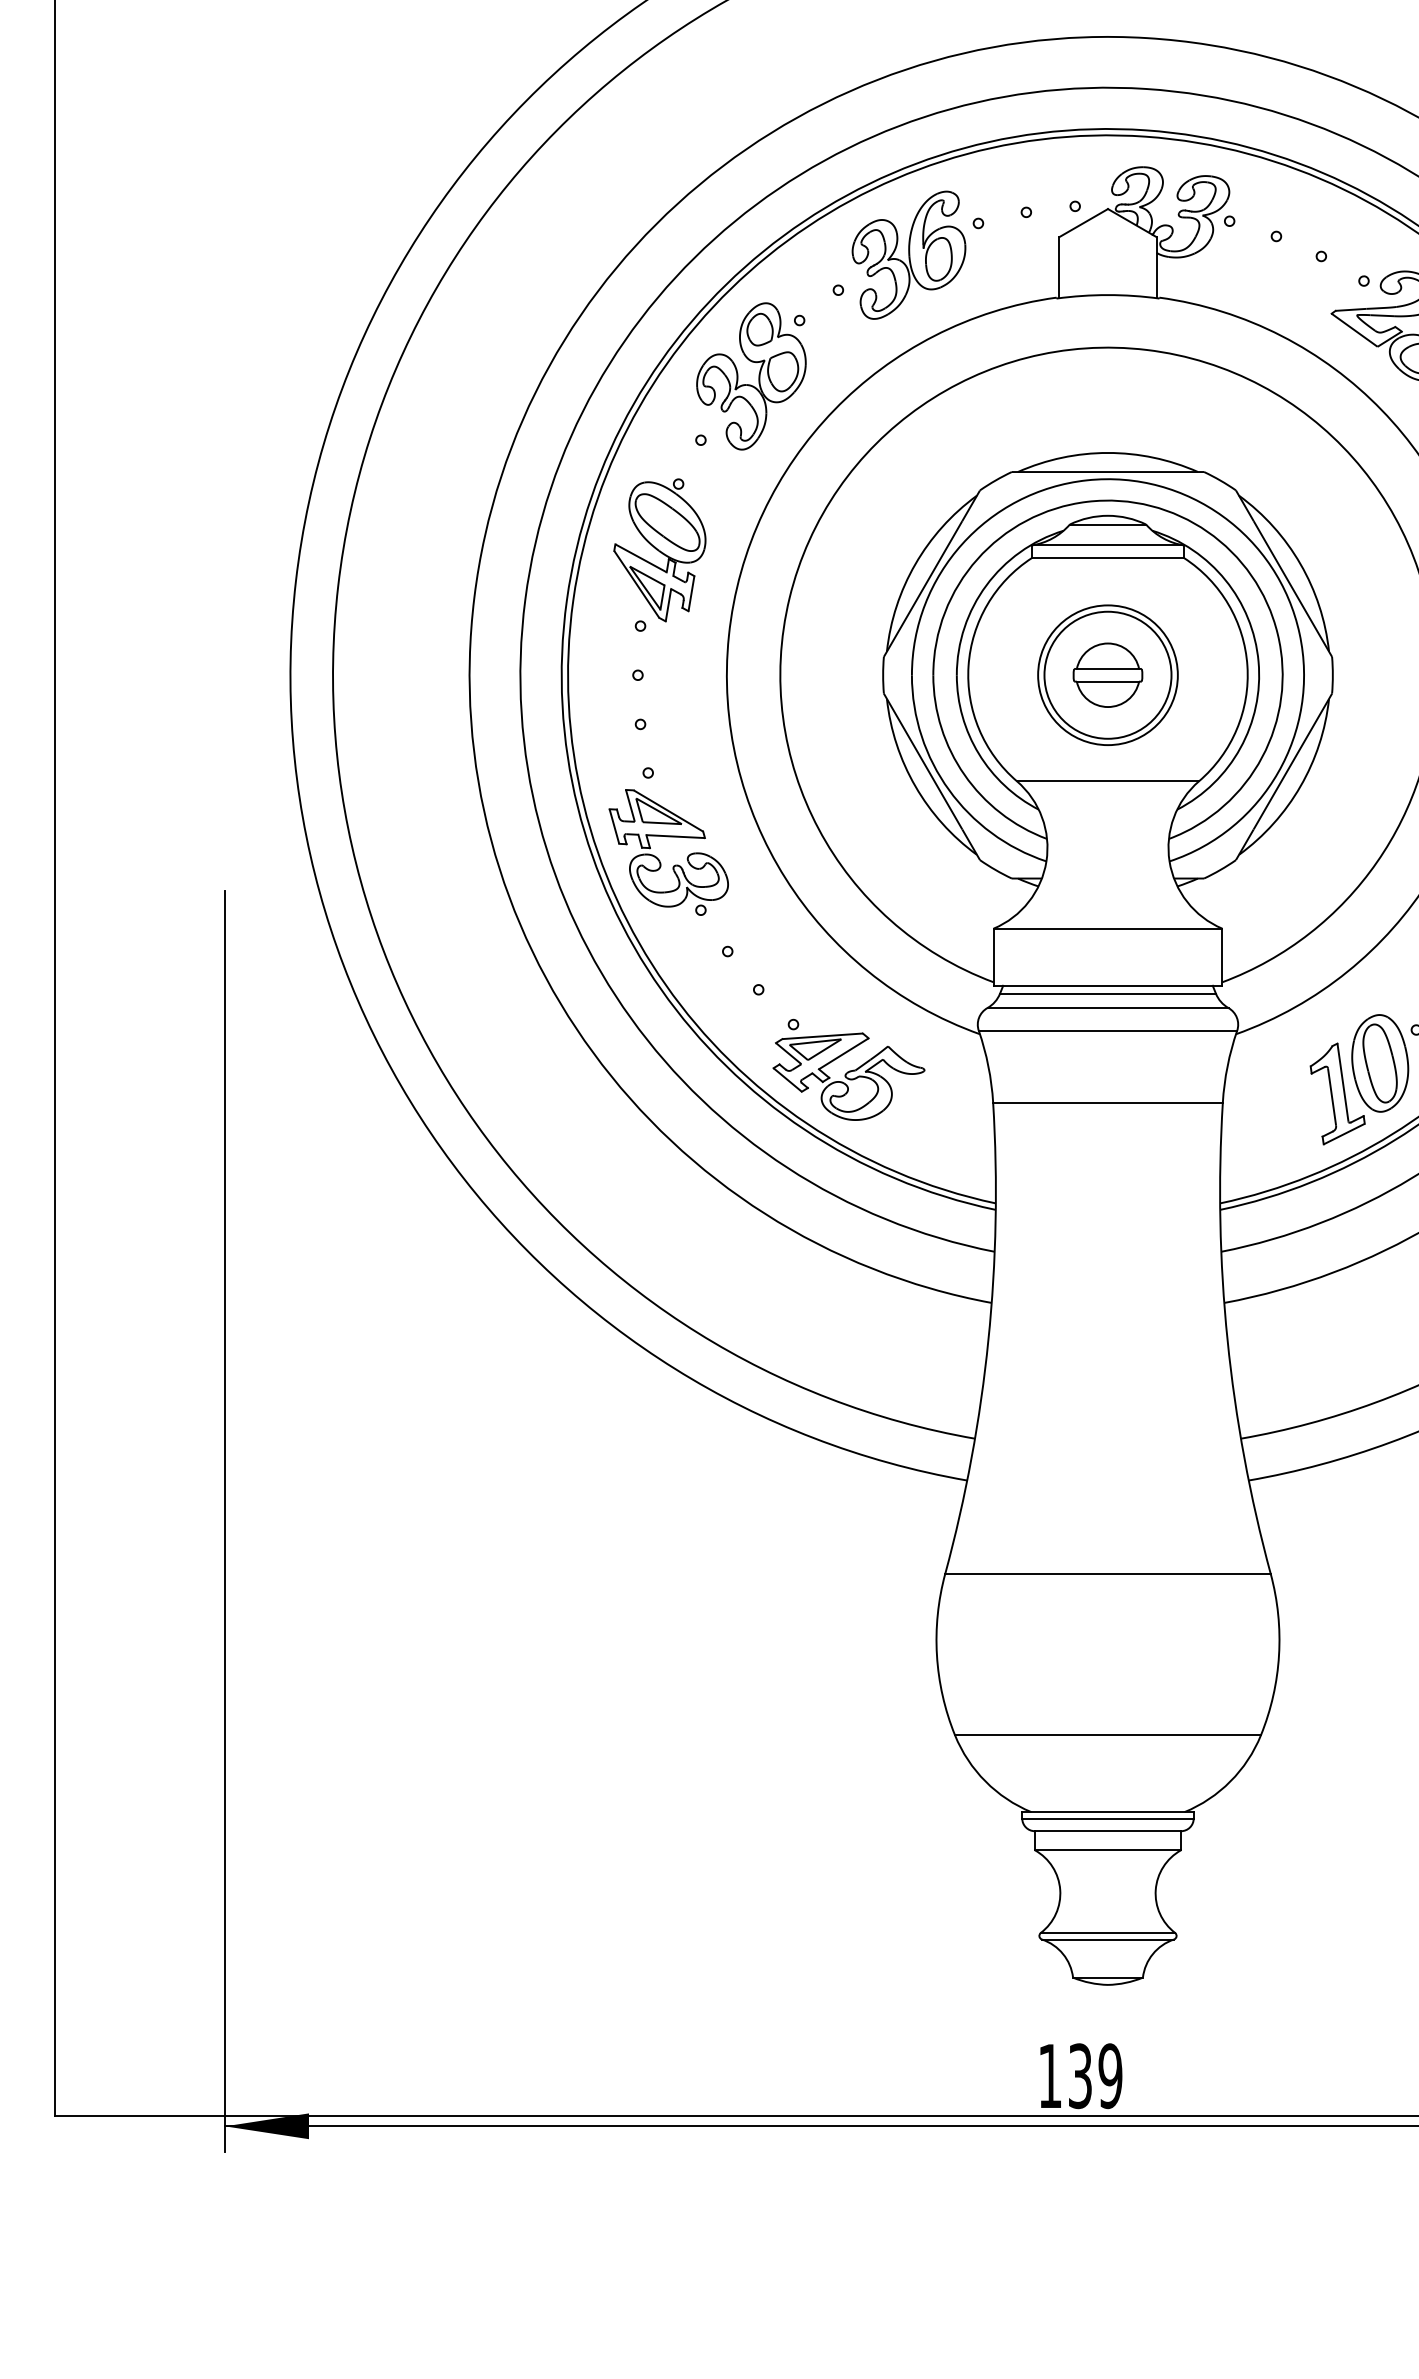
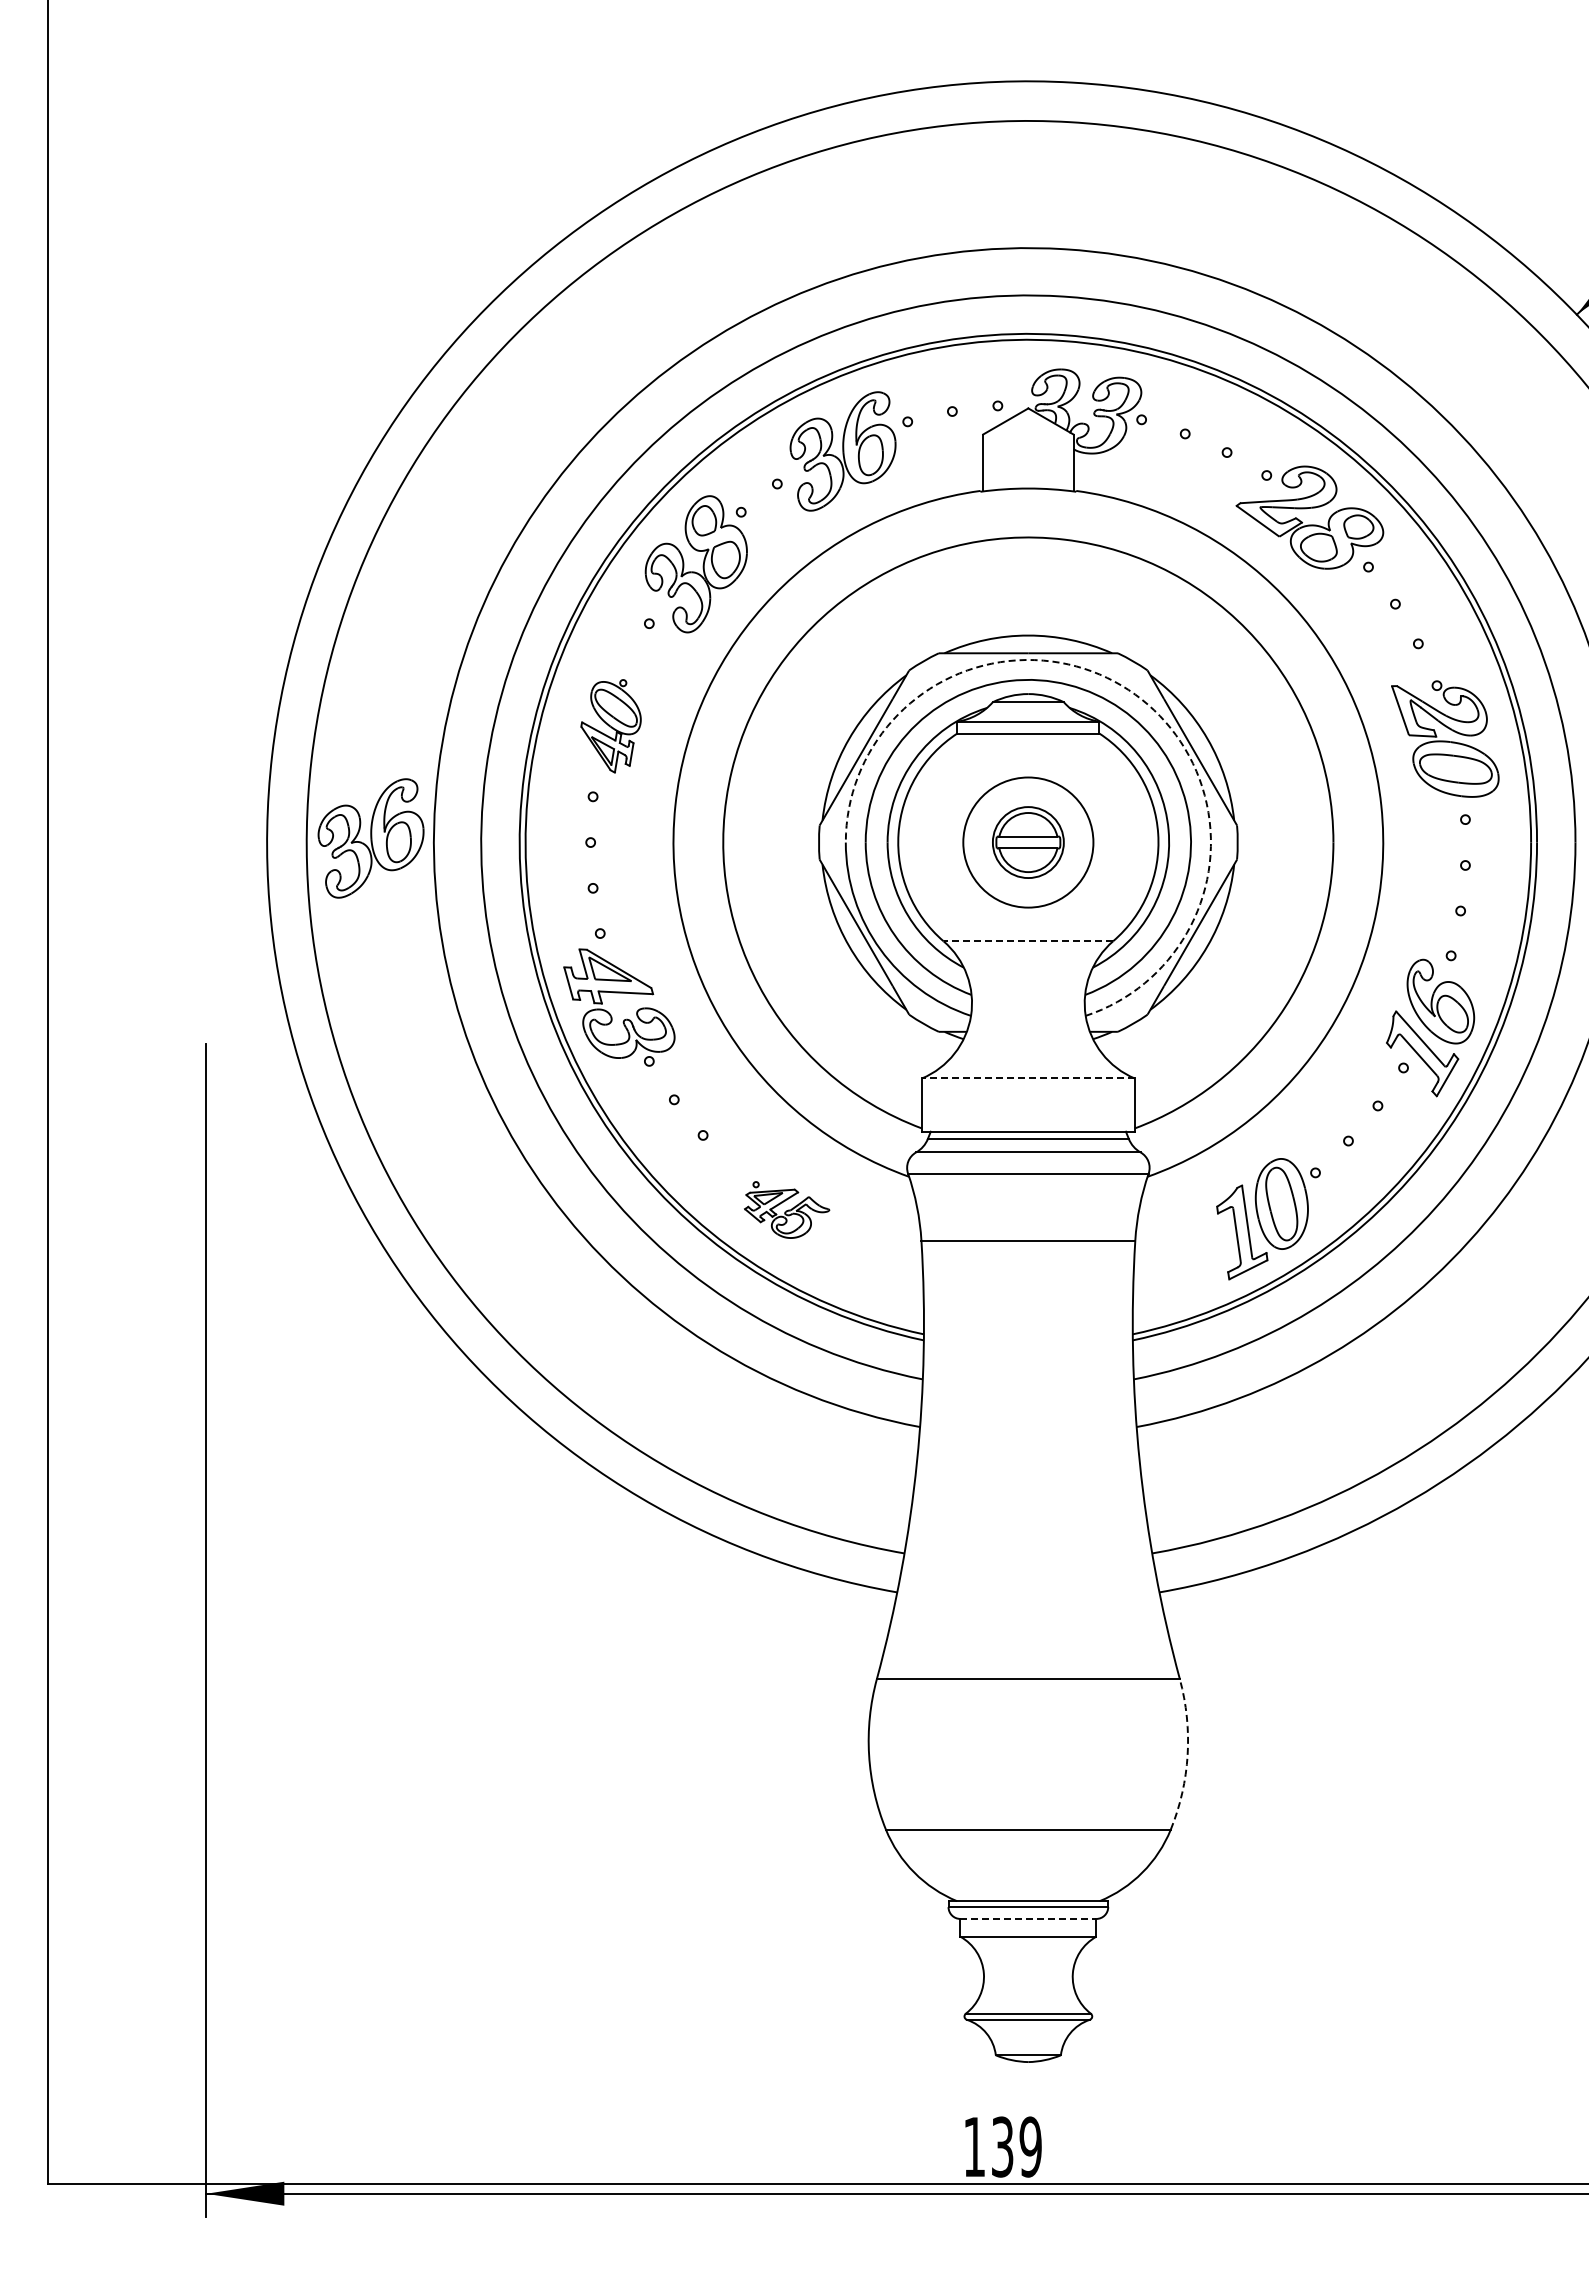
arc: (1223, 516) -> (1135, 694), solid -> dashed
part: (659, 550) -> (610, 726), size x0.7
part: (401, 670) -> (370, 838), added
circle: (1108, 675) -> (1028, 842), size x0.6
line: (1108, 781) -> (1028, 941), solid -> dashed
line: (1107, 928) -> (1027, 1078), solid -> dashed
part: (848, 1069) -> (786, 1209), size x0.6
arc: (1278, 1655) -> (1187, 1755), solid -> dashed
line: (1108, 1830) -> (1028, 1918), solid -> dashed

